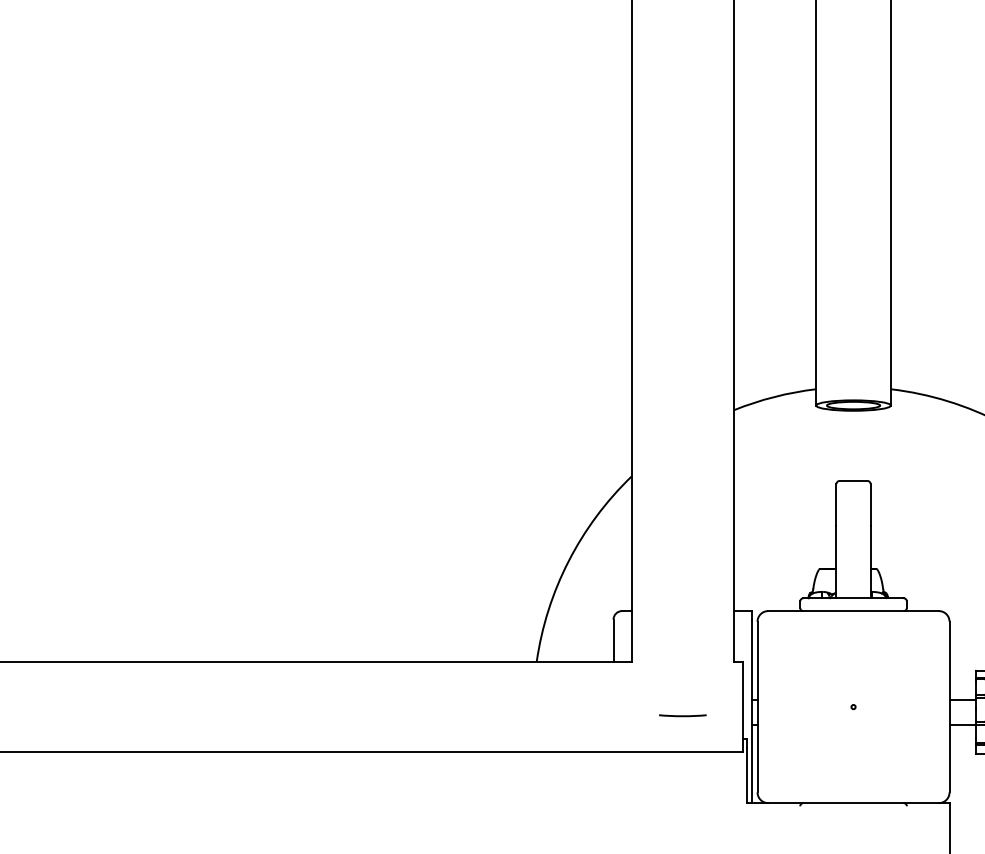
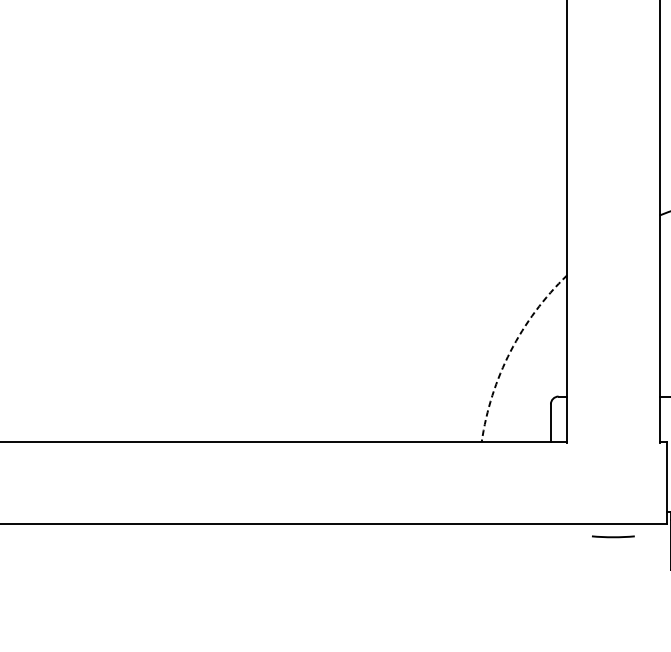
arc: (568, 561) -> (510, 351), solid -> dashed
line: (682, 715) -> (613, 536), moved

